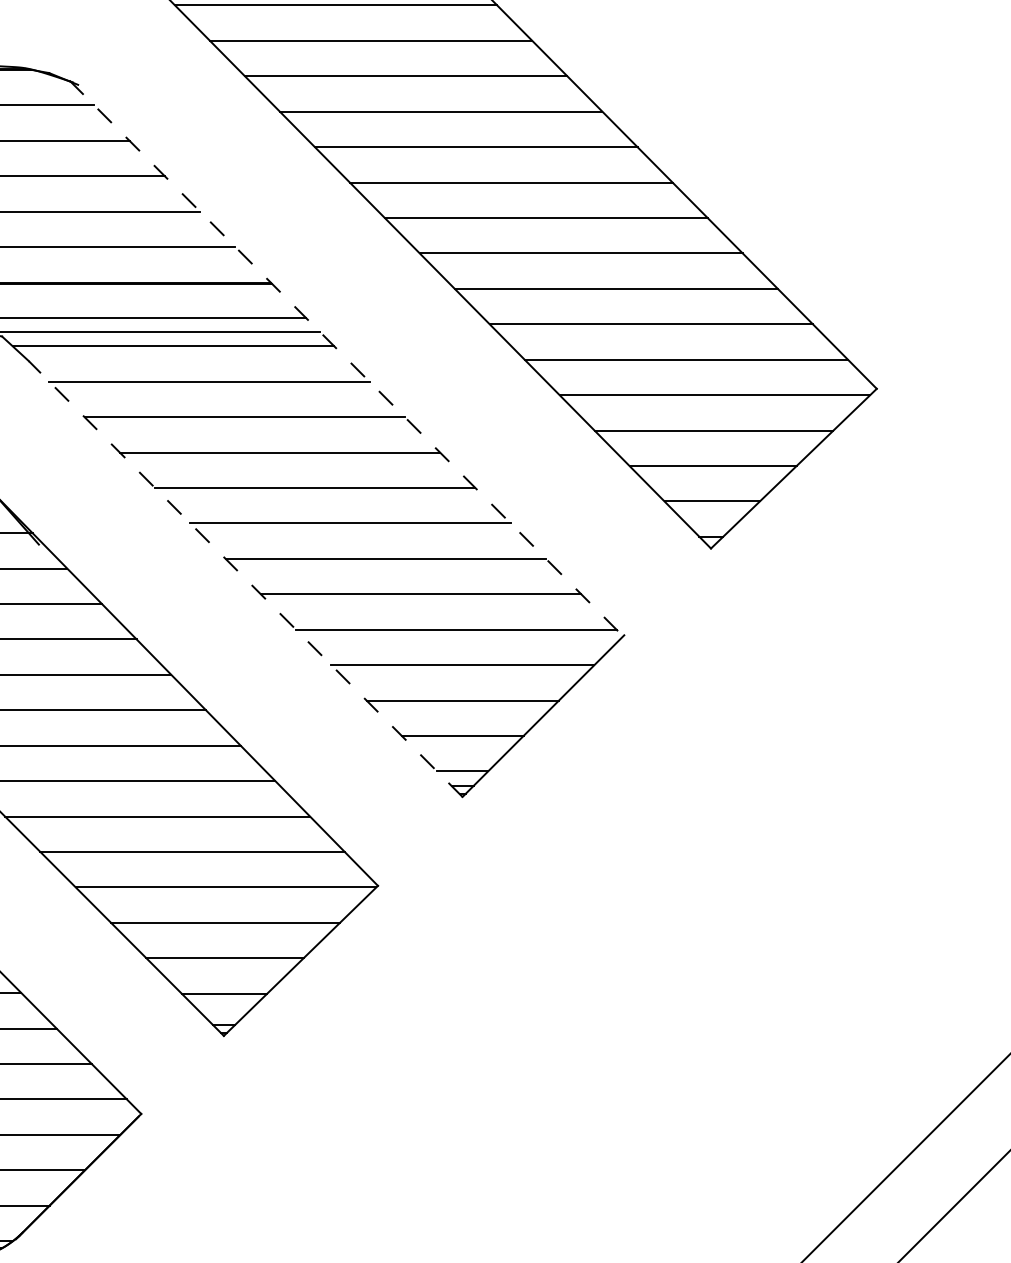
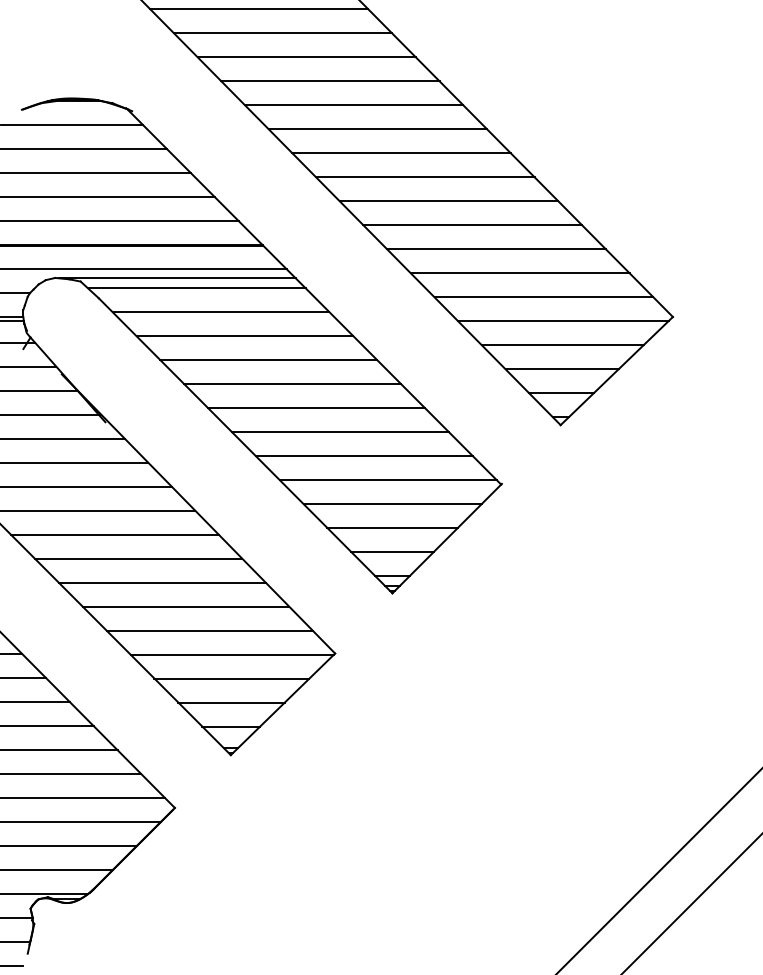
line: (345, 358) -> (313, 296), dashed -> solid
line: (245, 578) -> (245, 445), dashed -> solid

